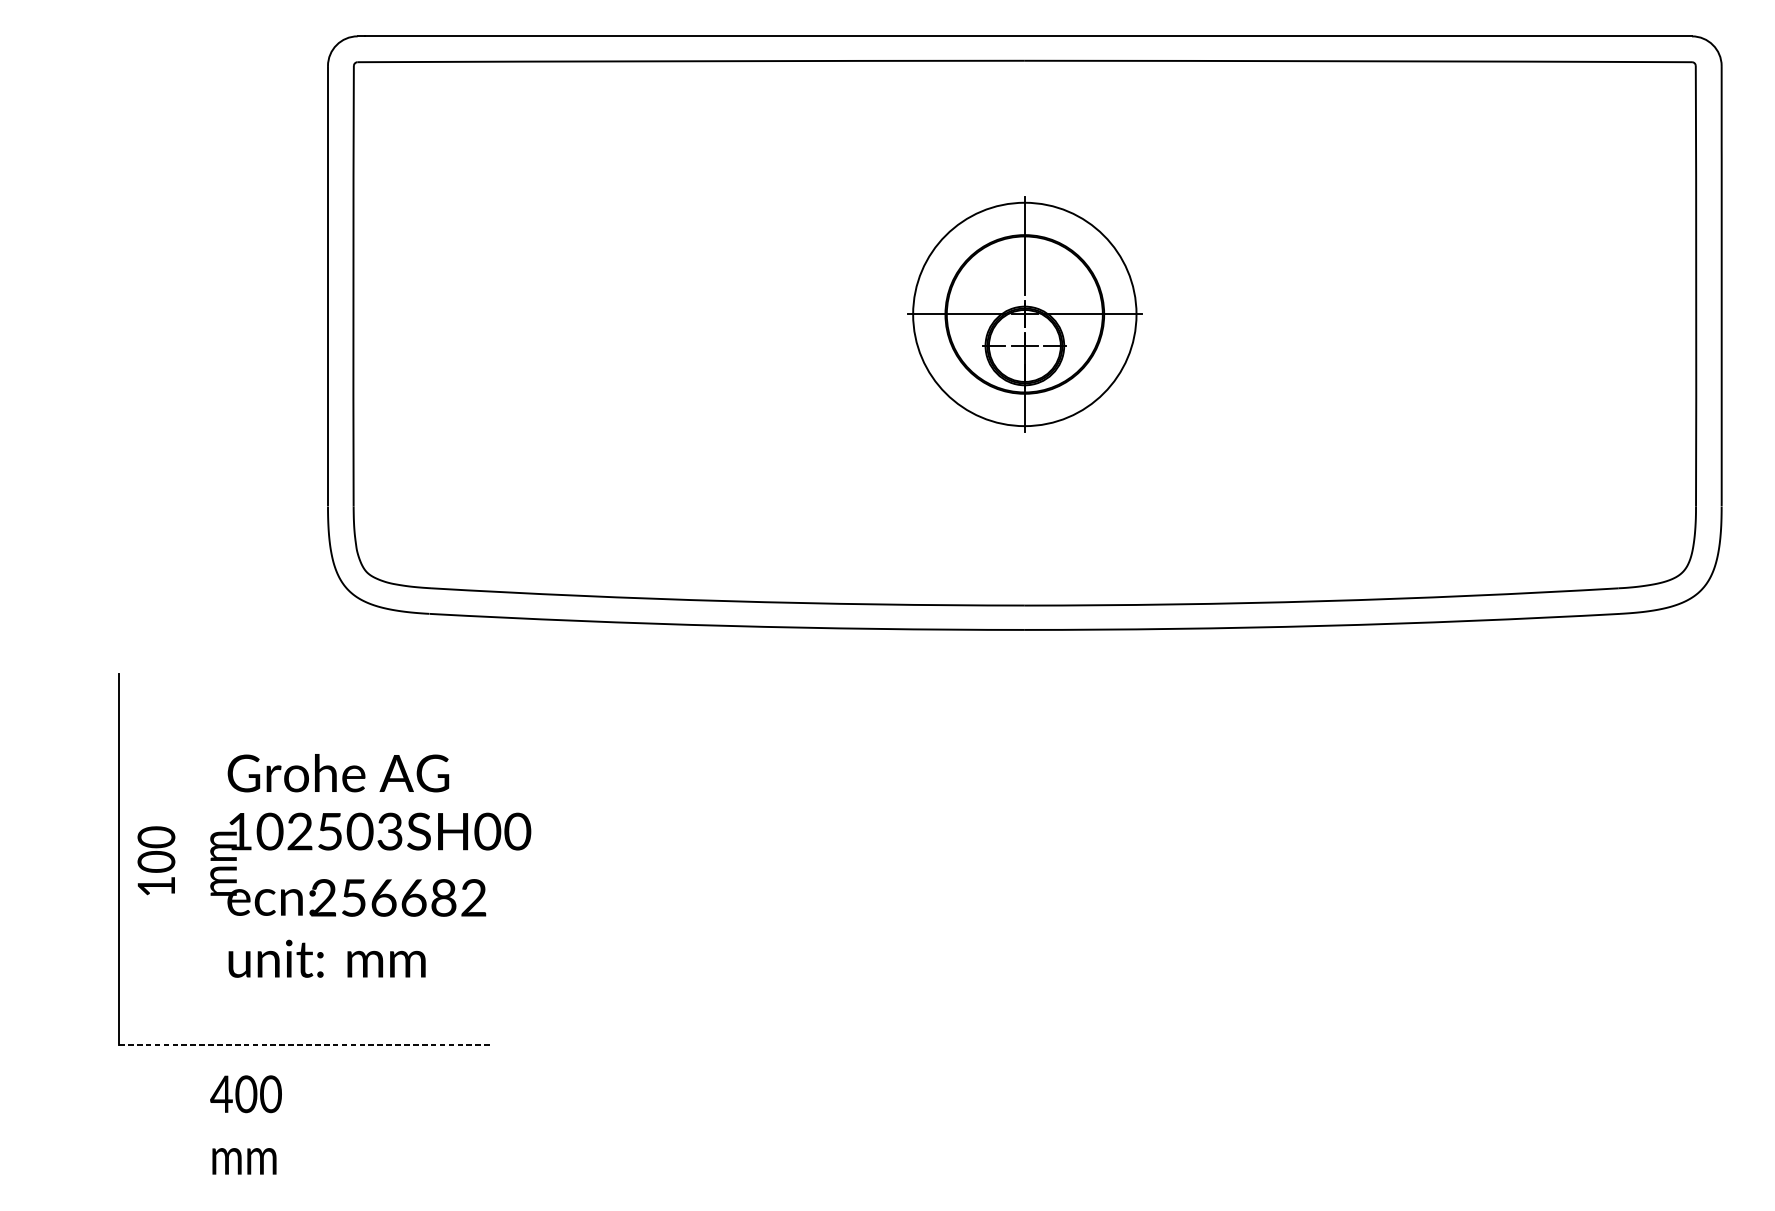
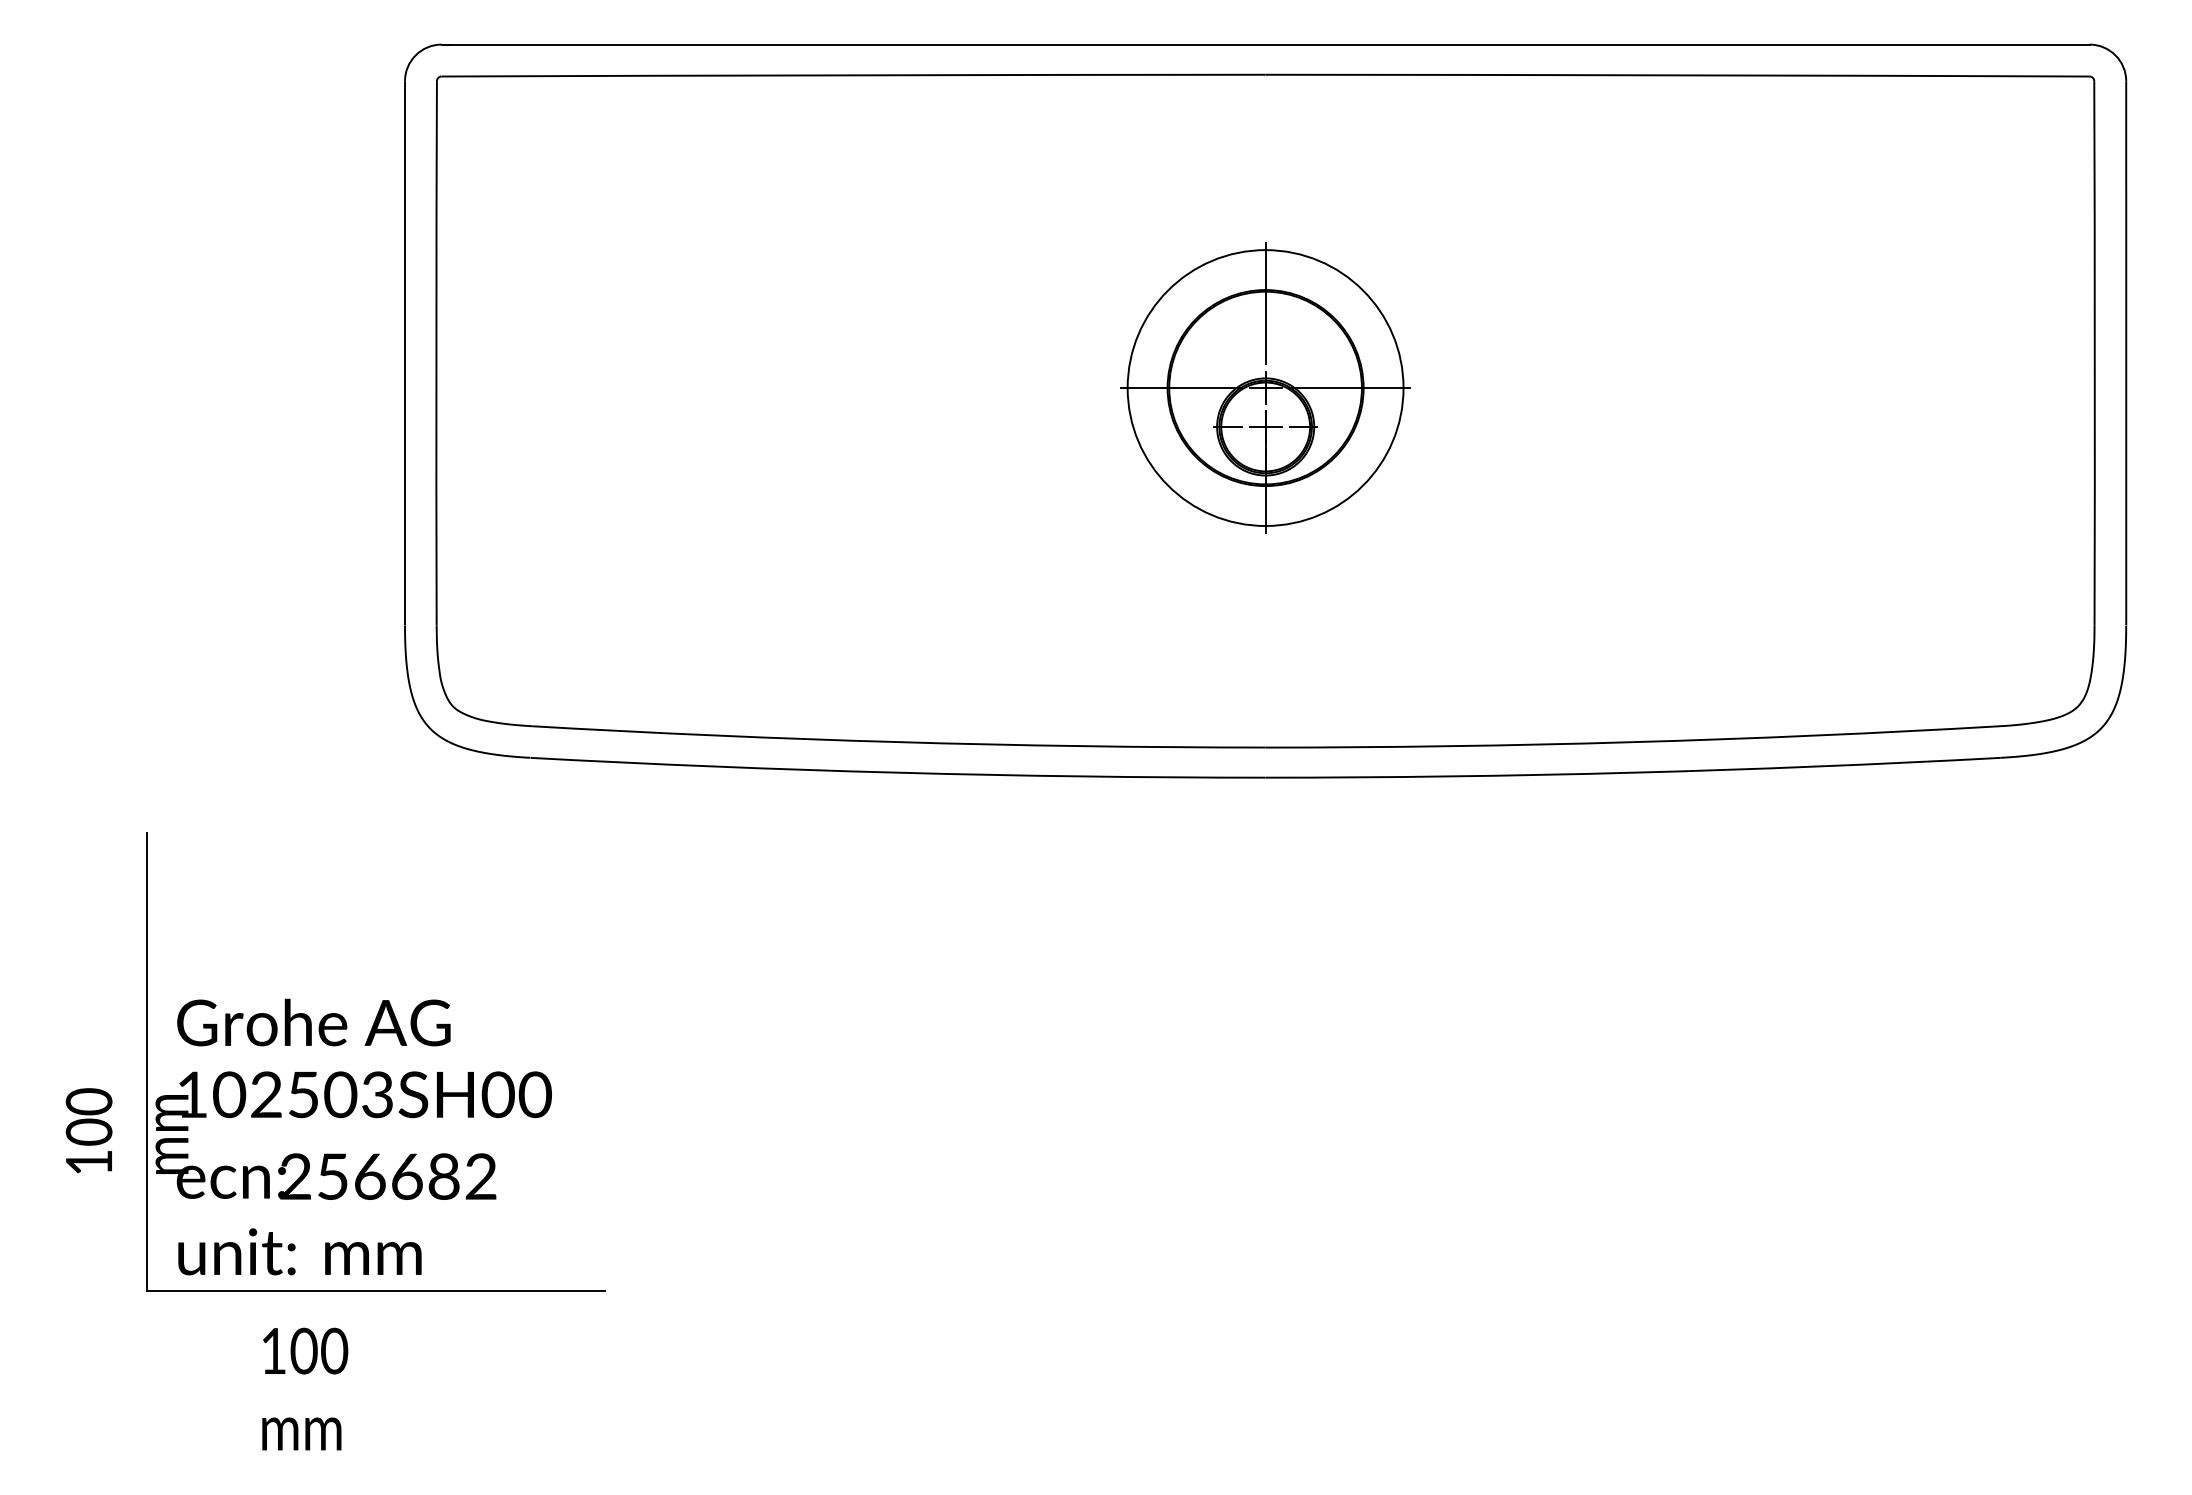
text: (334, 865) -> (308, 1136), moved
line: (304, 1045) -> (375, 1290), dashed -> solid
text: (221, 1093) -> (273, 1350), 400 -> 100

